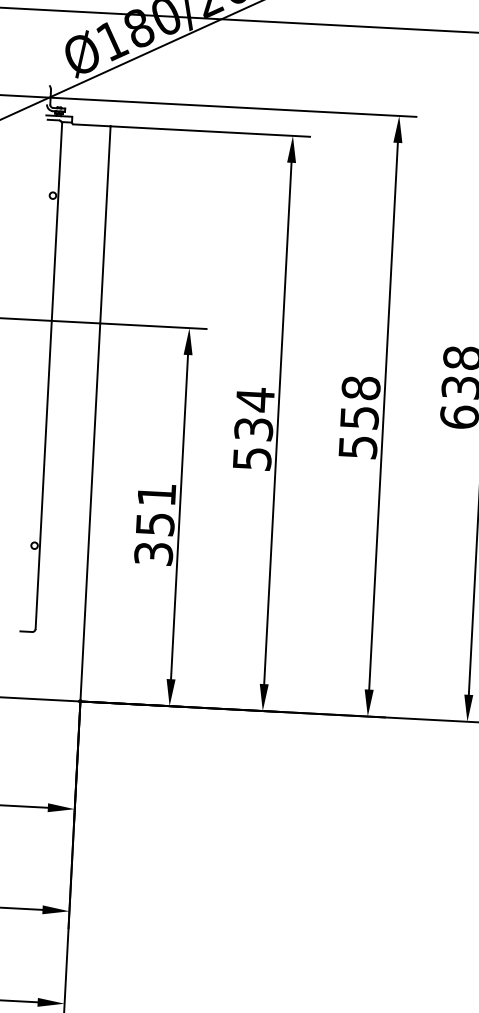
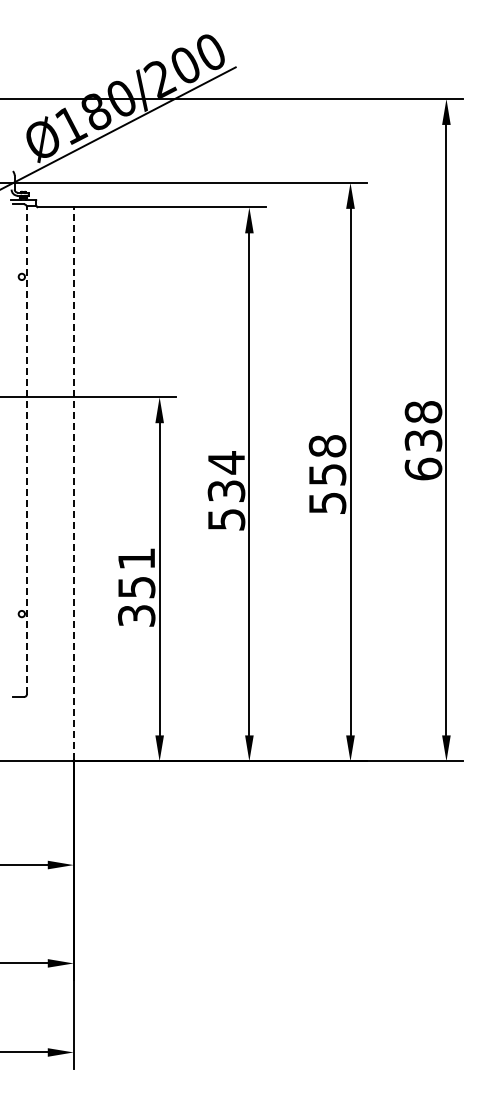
line: (49, 376) -> (27, 450), solid -> dashed
line: (95, 412) -> (73, 483), solid -> dashed

